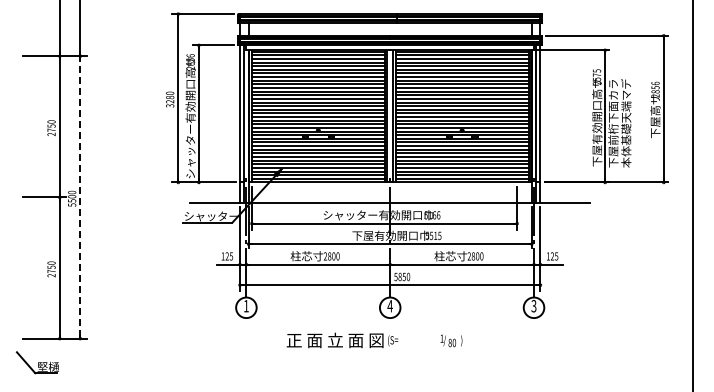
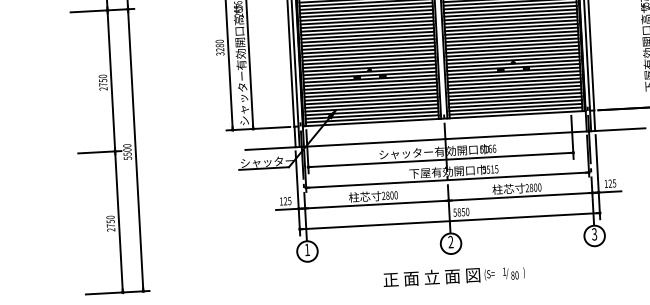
line: (80, 196) -> (135, 149), dashed -> solid
text: (389, 306) -> (450, 242), 4 -> 2
text: (342, 340) -> (439, 277), moved

